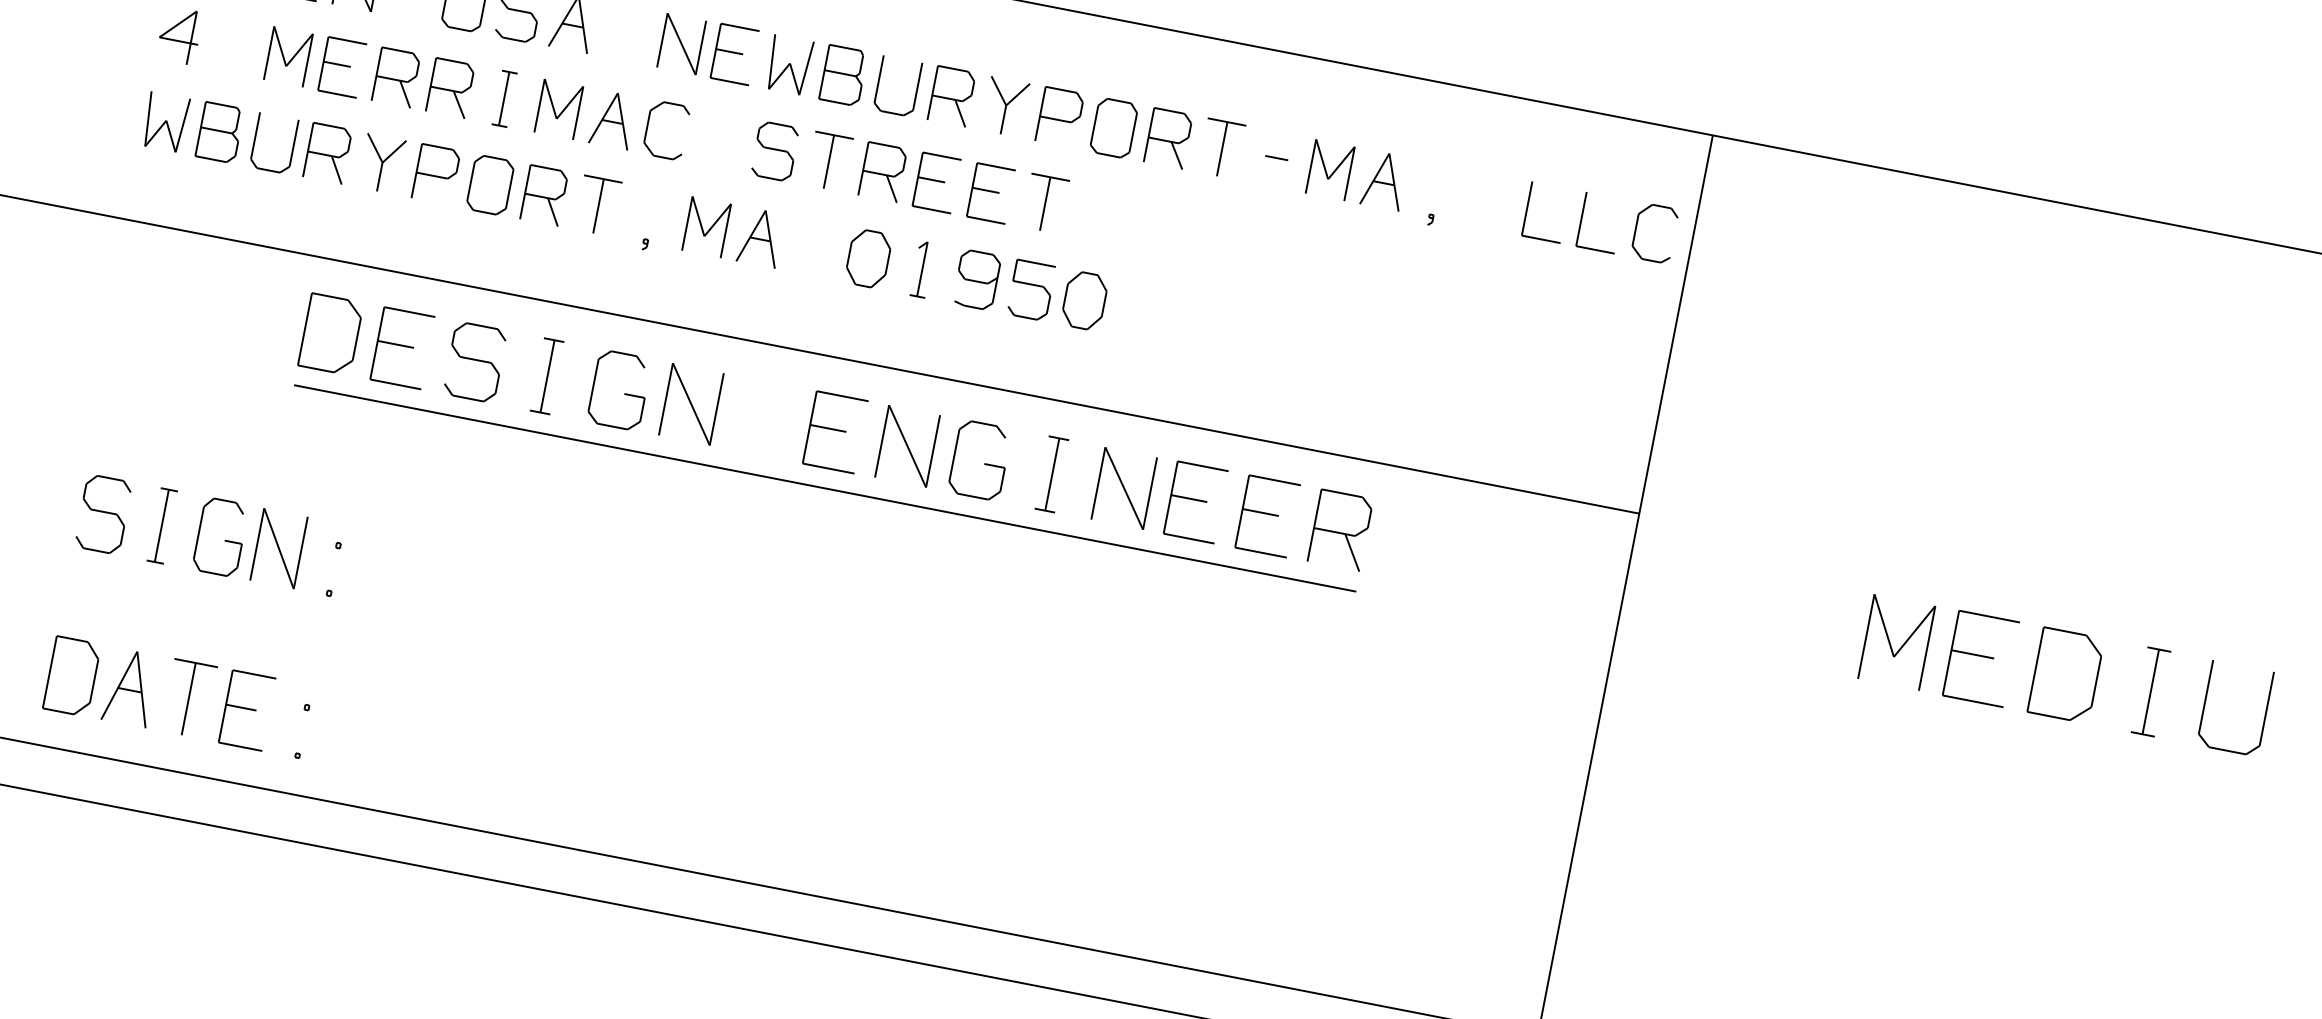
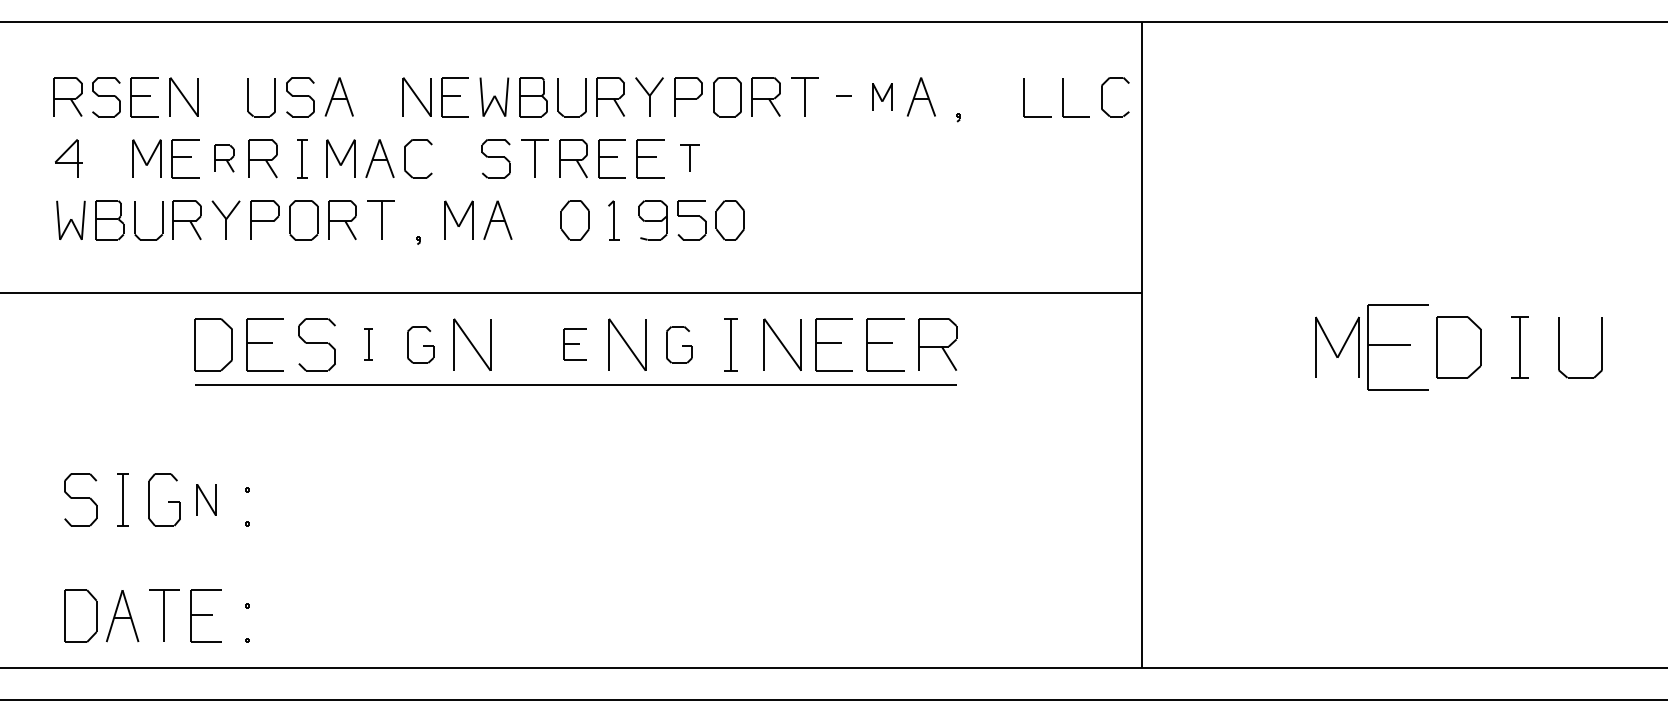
part: (395, 77) -> (223, 158), size x0.7
part: (1330, 169) -> (882, 96), size x0.7
part: (1044, 203) -> (689, 158), size x0.7
part: (546, 375) -> (368, 344), size x0.6
part: (619, 389) -> (420, 344), size x0.7
part: (833, 431) -> (574, 344), size x0.6
part: (980, 460) -> (679, 344), size x0.7
part: (278, 548) -> (206, 499), size x0.6
part: (1980, 658) -> (1397, 347), size x1.4

